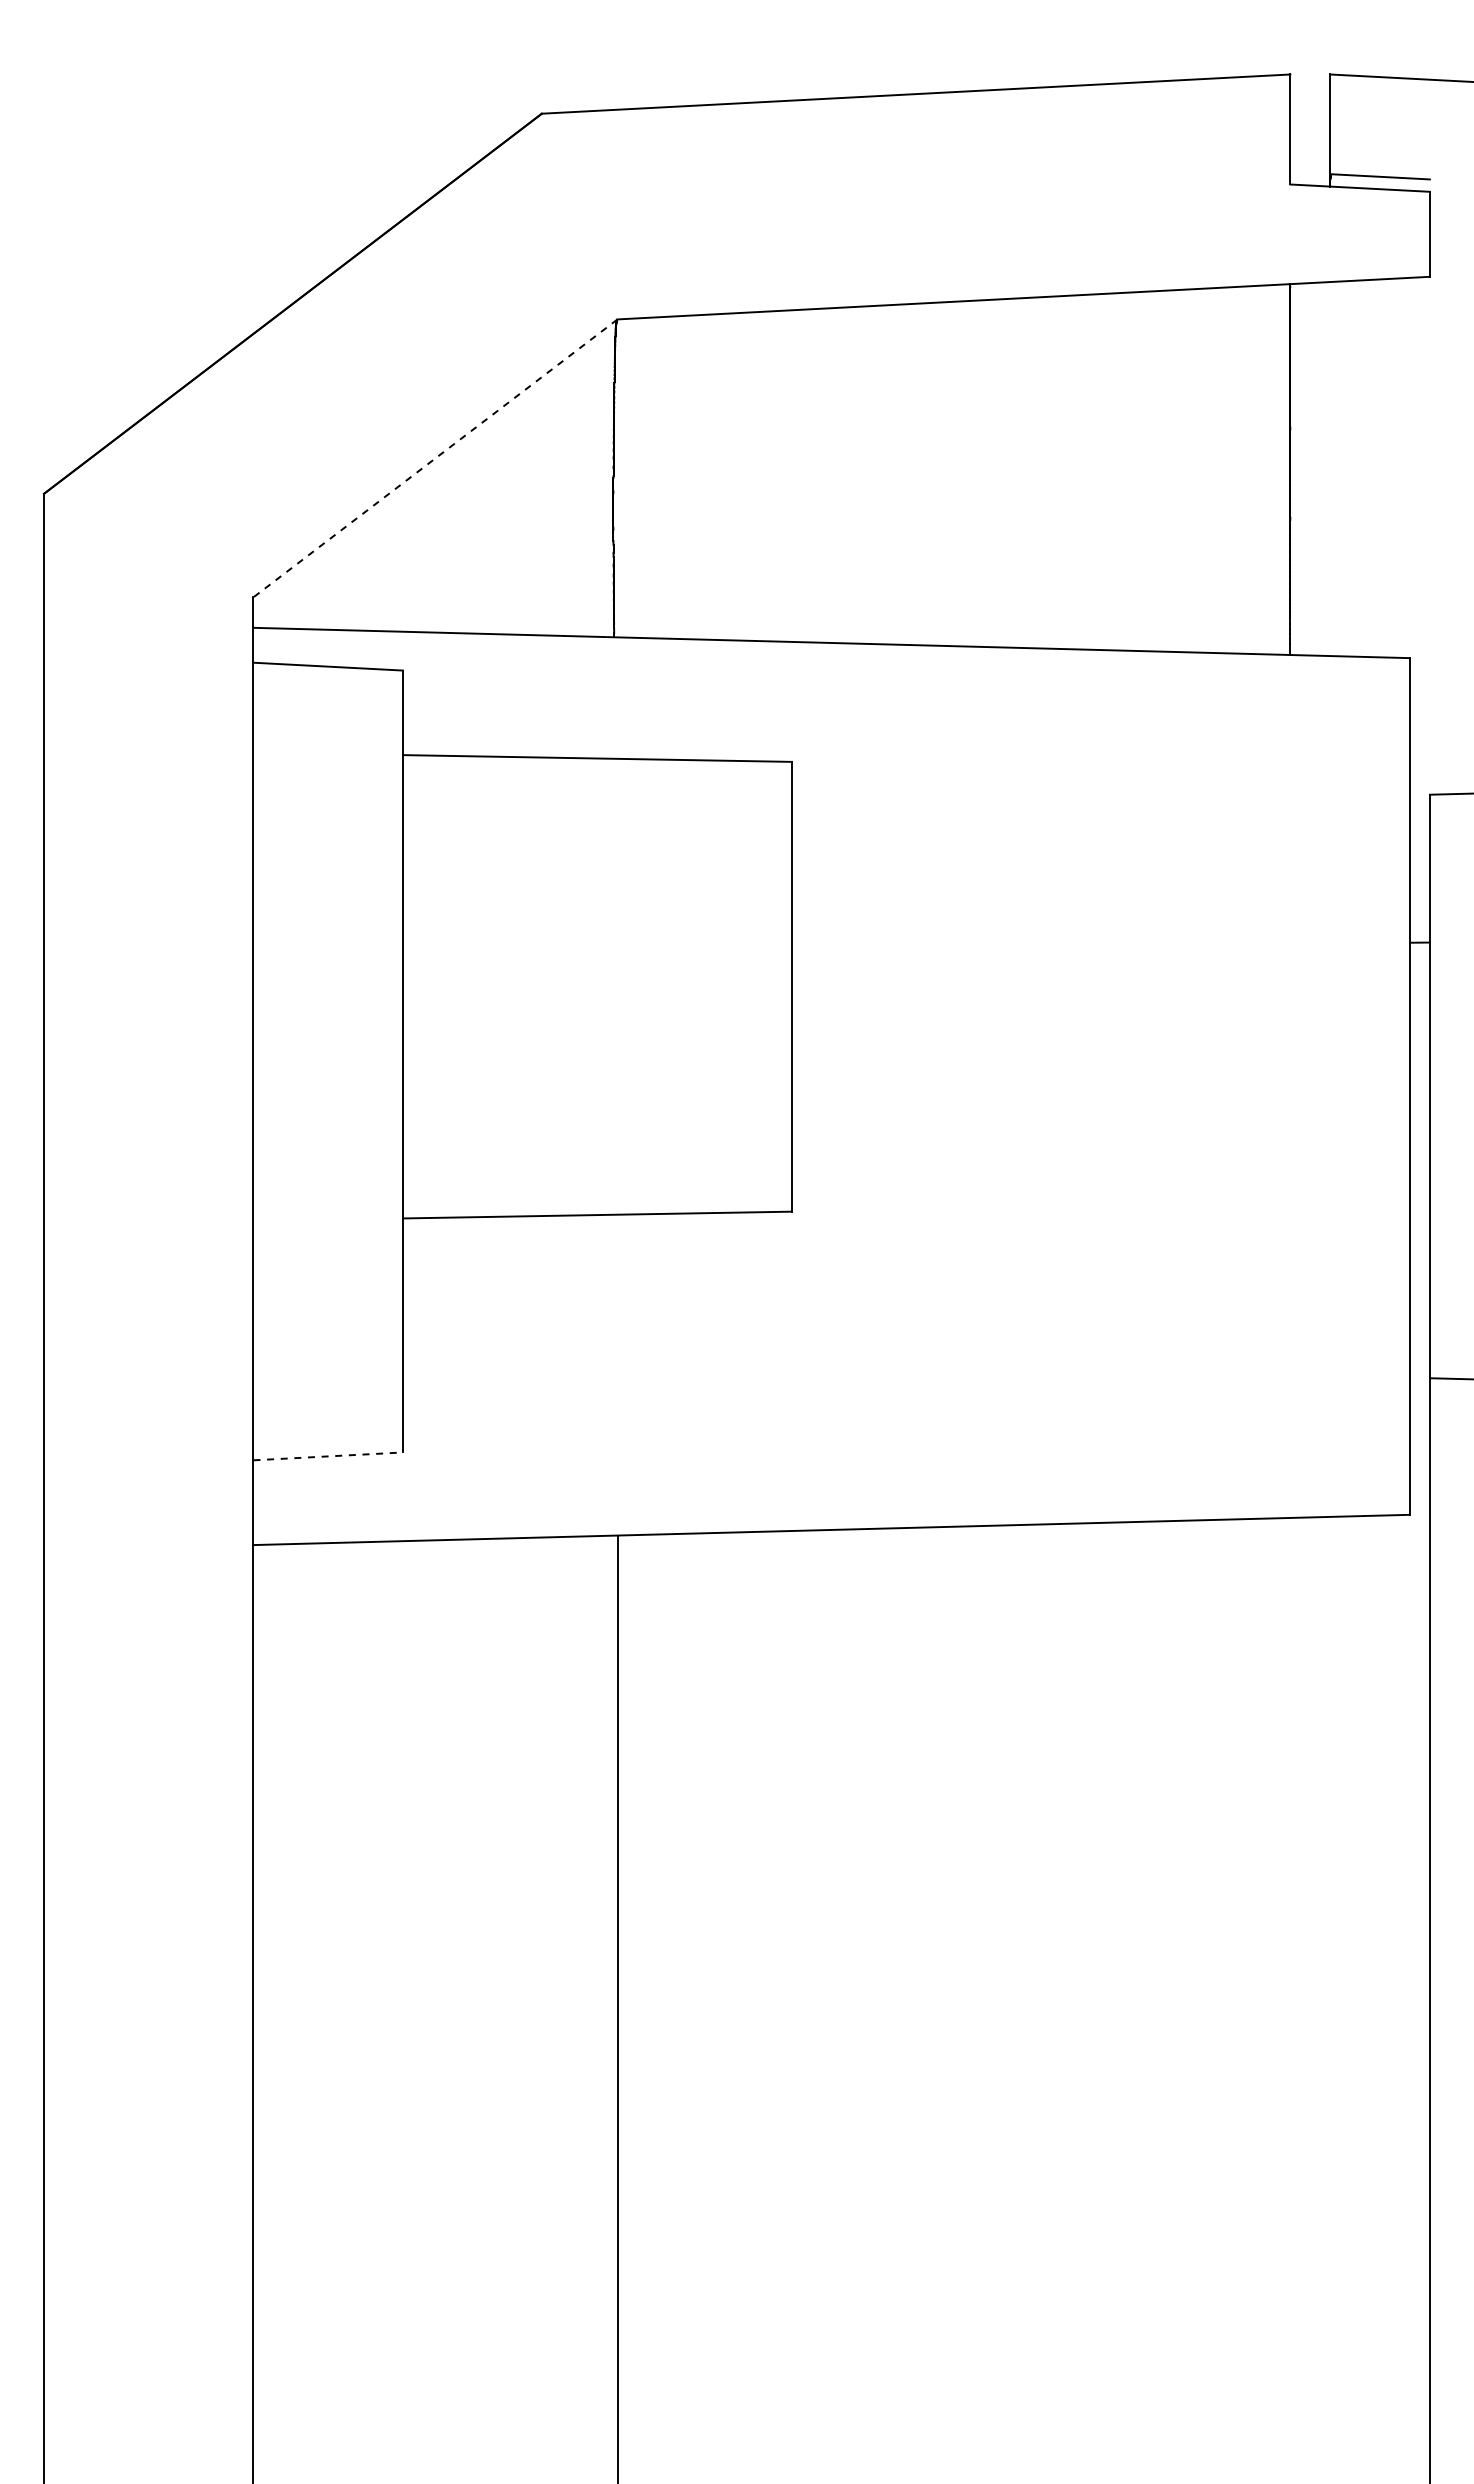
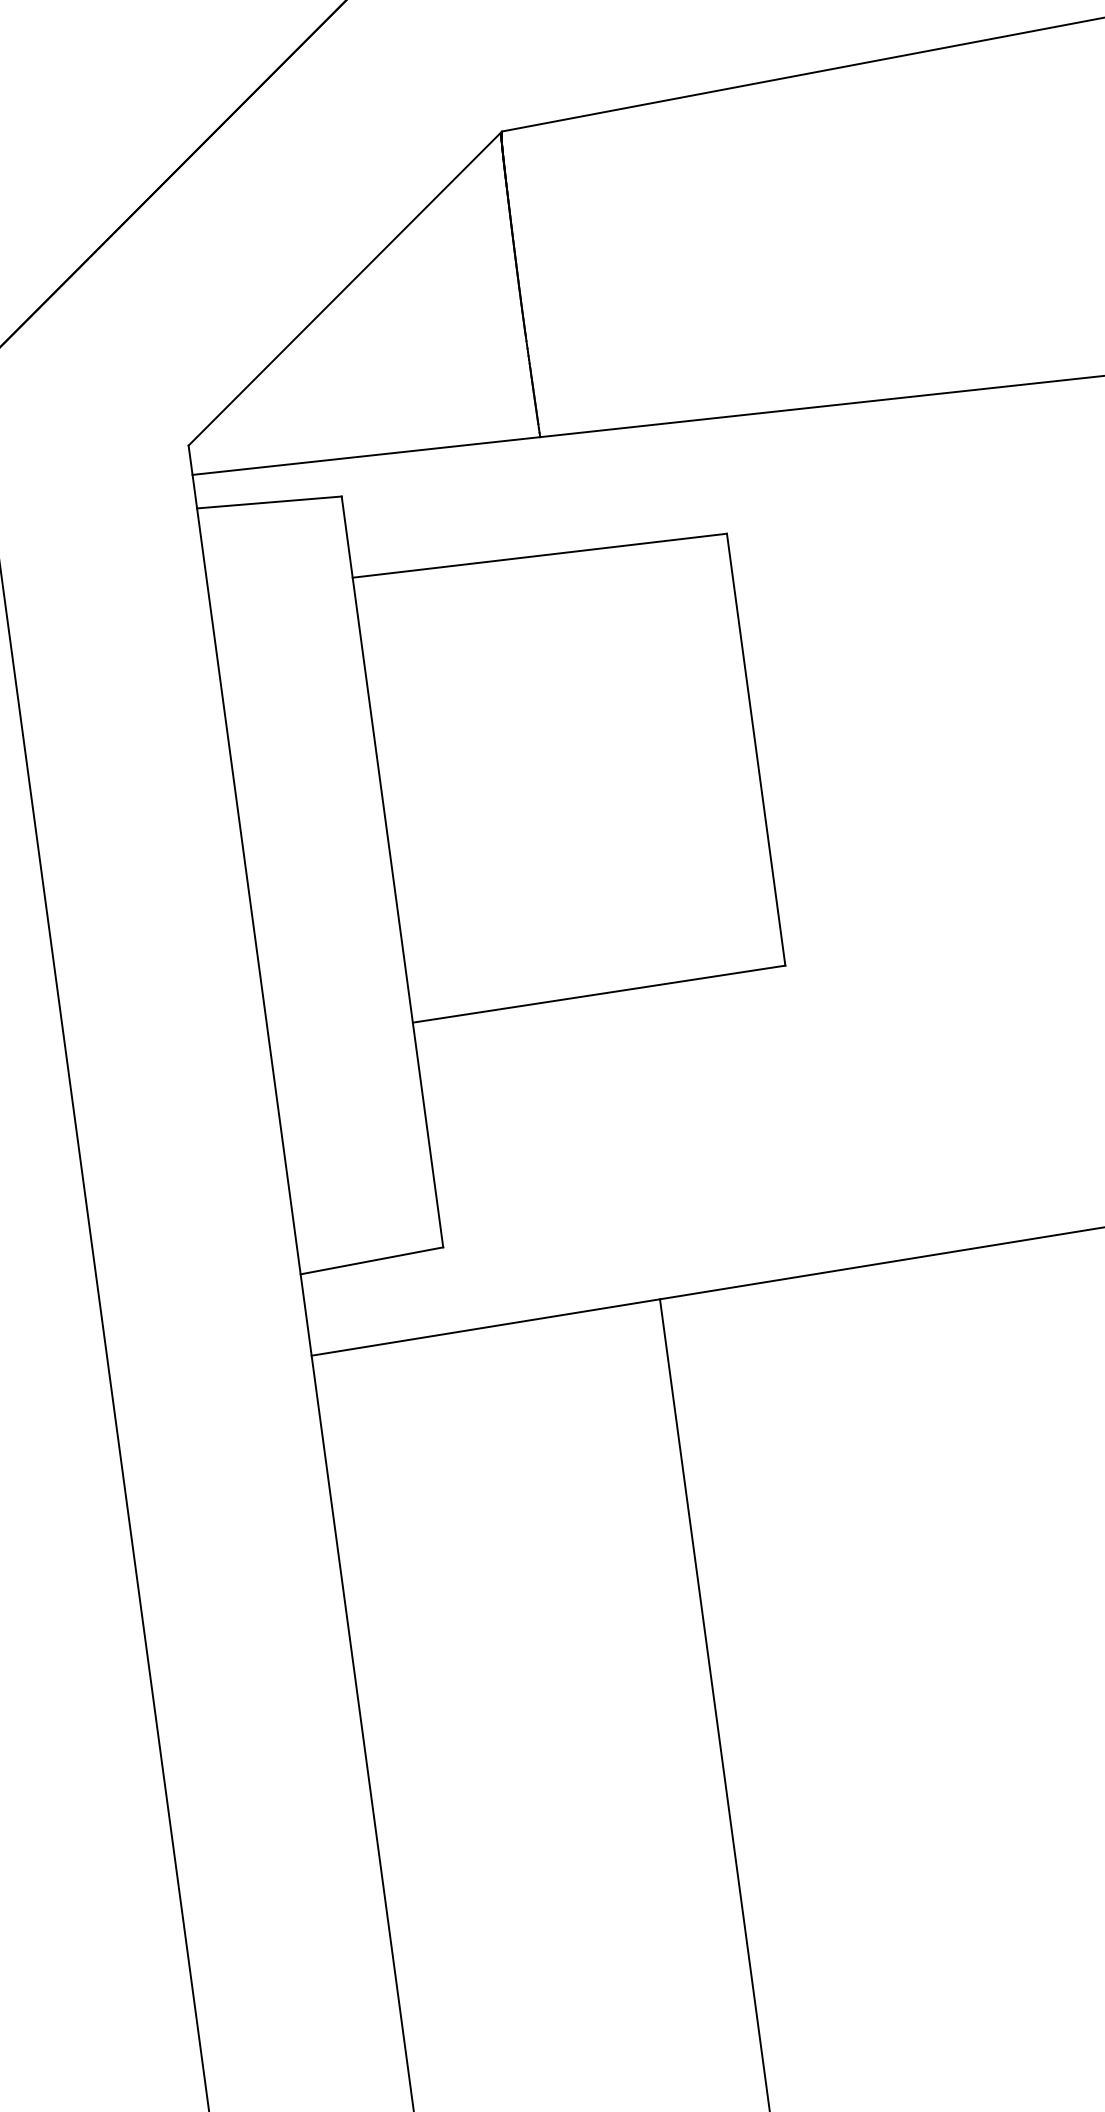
line: (435, 458) -> (345, 288), dashed -> solid
line: (328, 1456) -> (372, 1260), dashed -> solid

